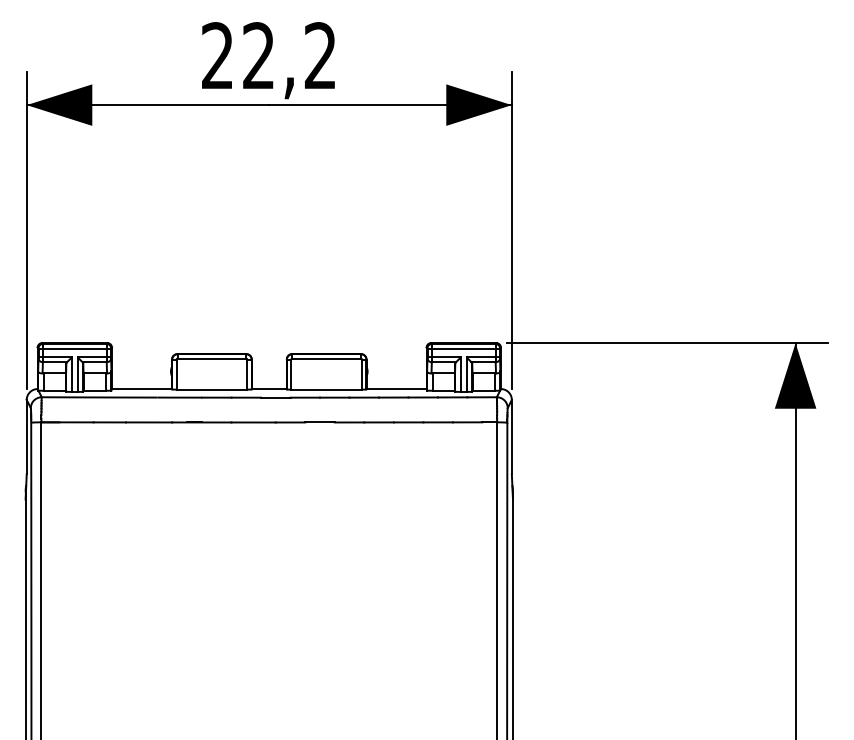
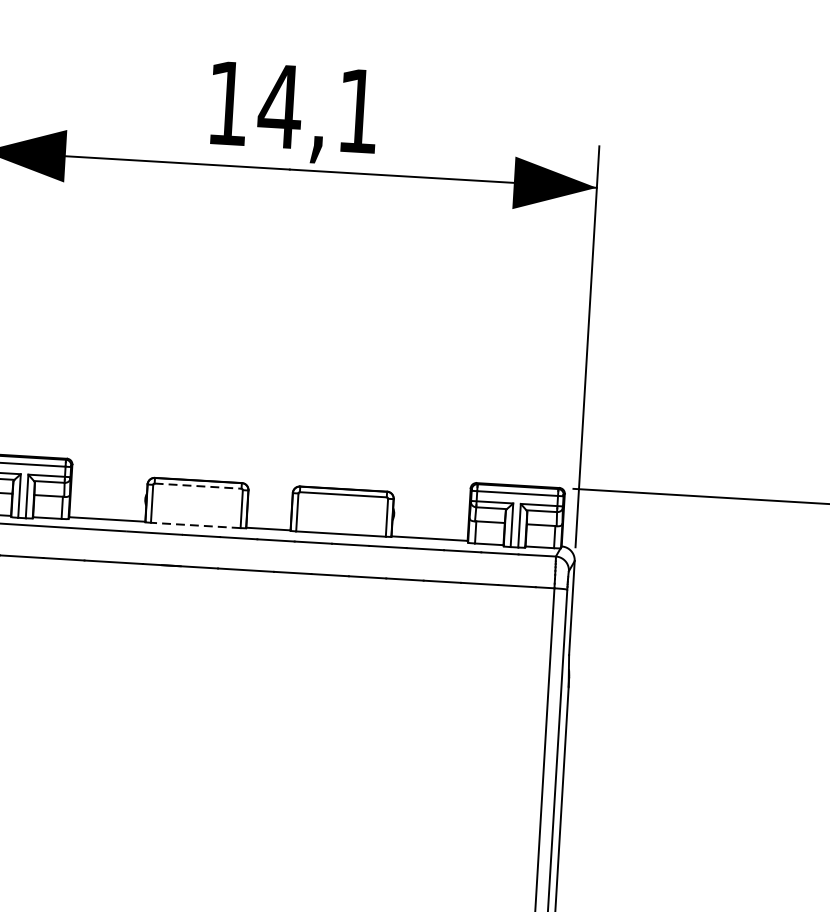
text: (268, 55) -> (292, 106), 22,2 -> 14,1
line: (212, 358) -> (198, 486), solid -> dashed
line: (211, 389) -> (195, 525), solid -> dashed

